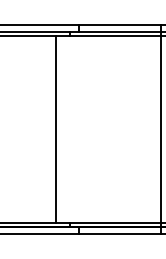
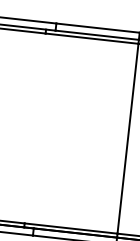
line: (55, 129) -> (20, 126), removed

